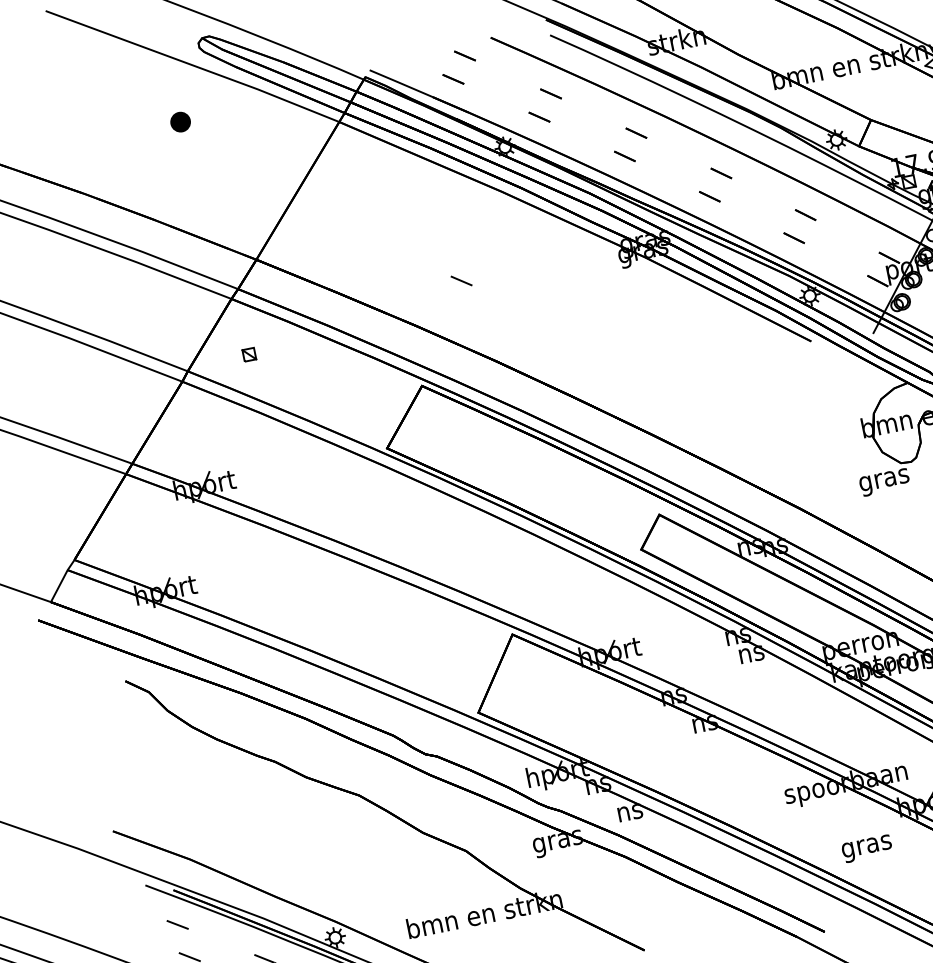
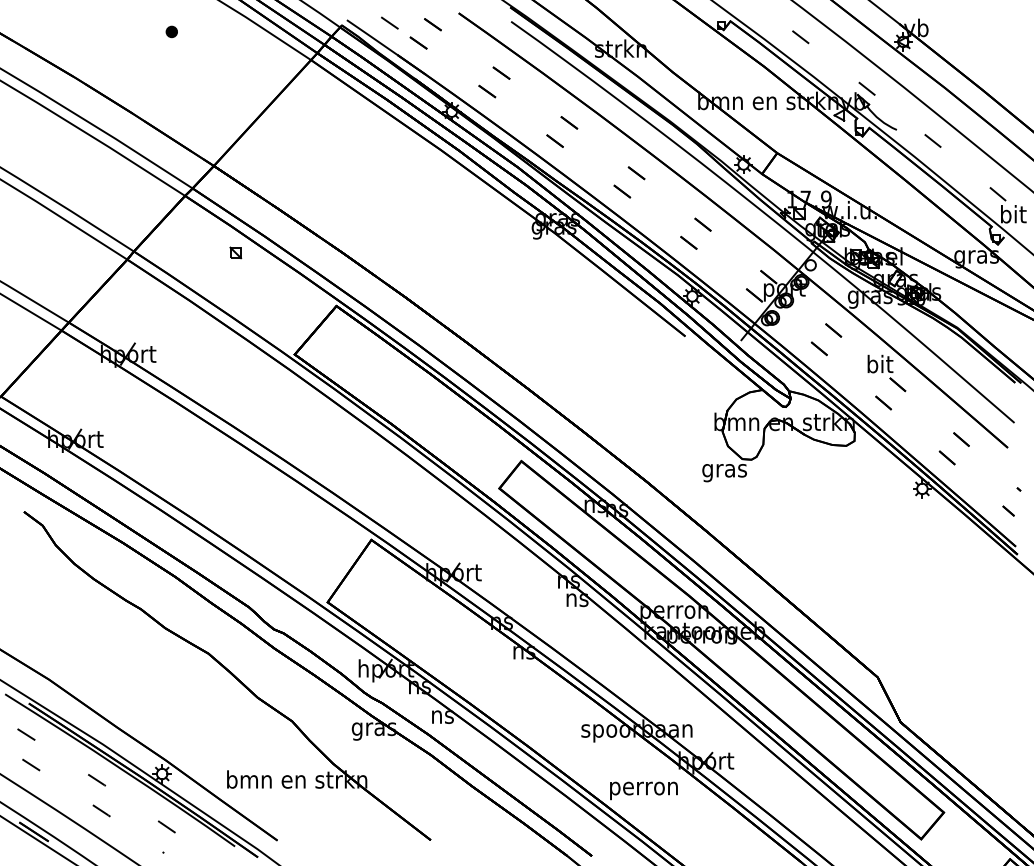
part: (179, 121) -> (171, 31), size x0.62
line: (461, 280) -> (389, 22), moved
part: (248, 354) -> (235, 252), moved
text: (866, 848) -> (643, 790), gras -> perron

